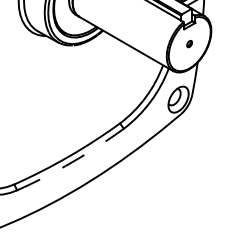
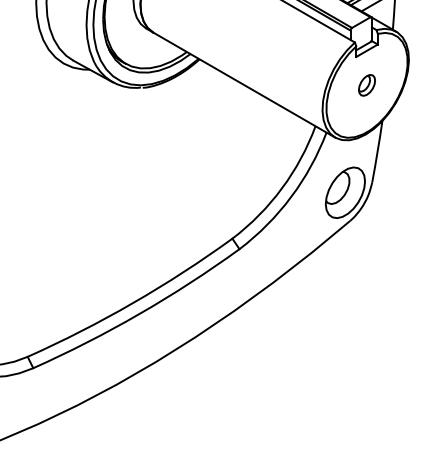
part: (189, 43) -> (366, 84), size x1.67
arc: (72, 162) -> (140, 314), dashed -> solid

